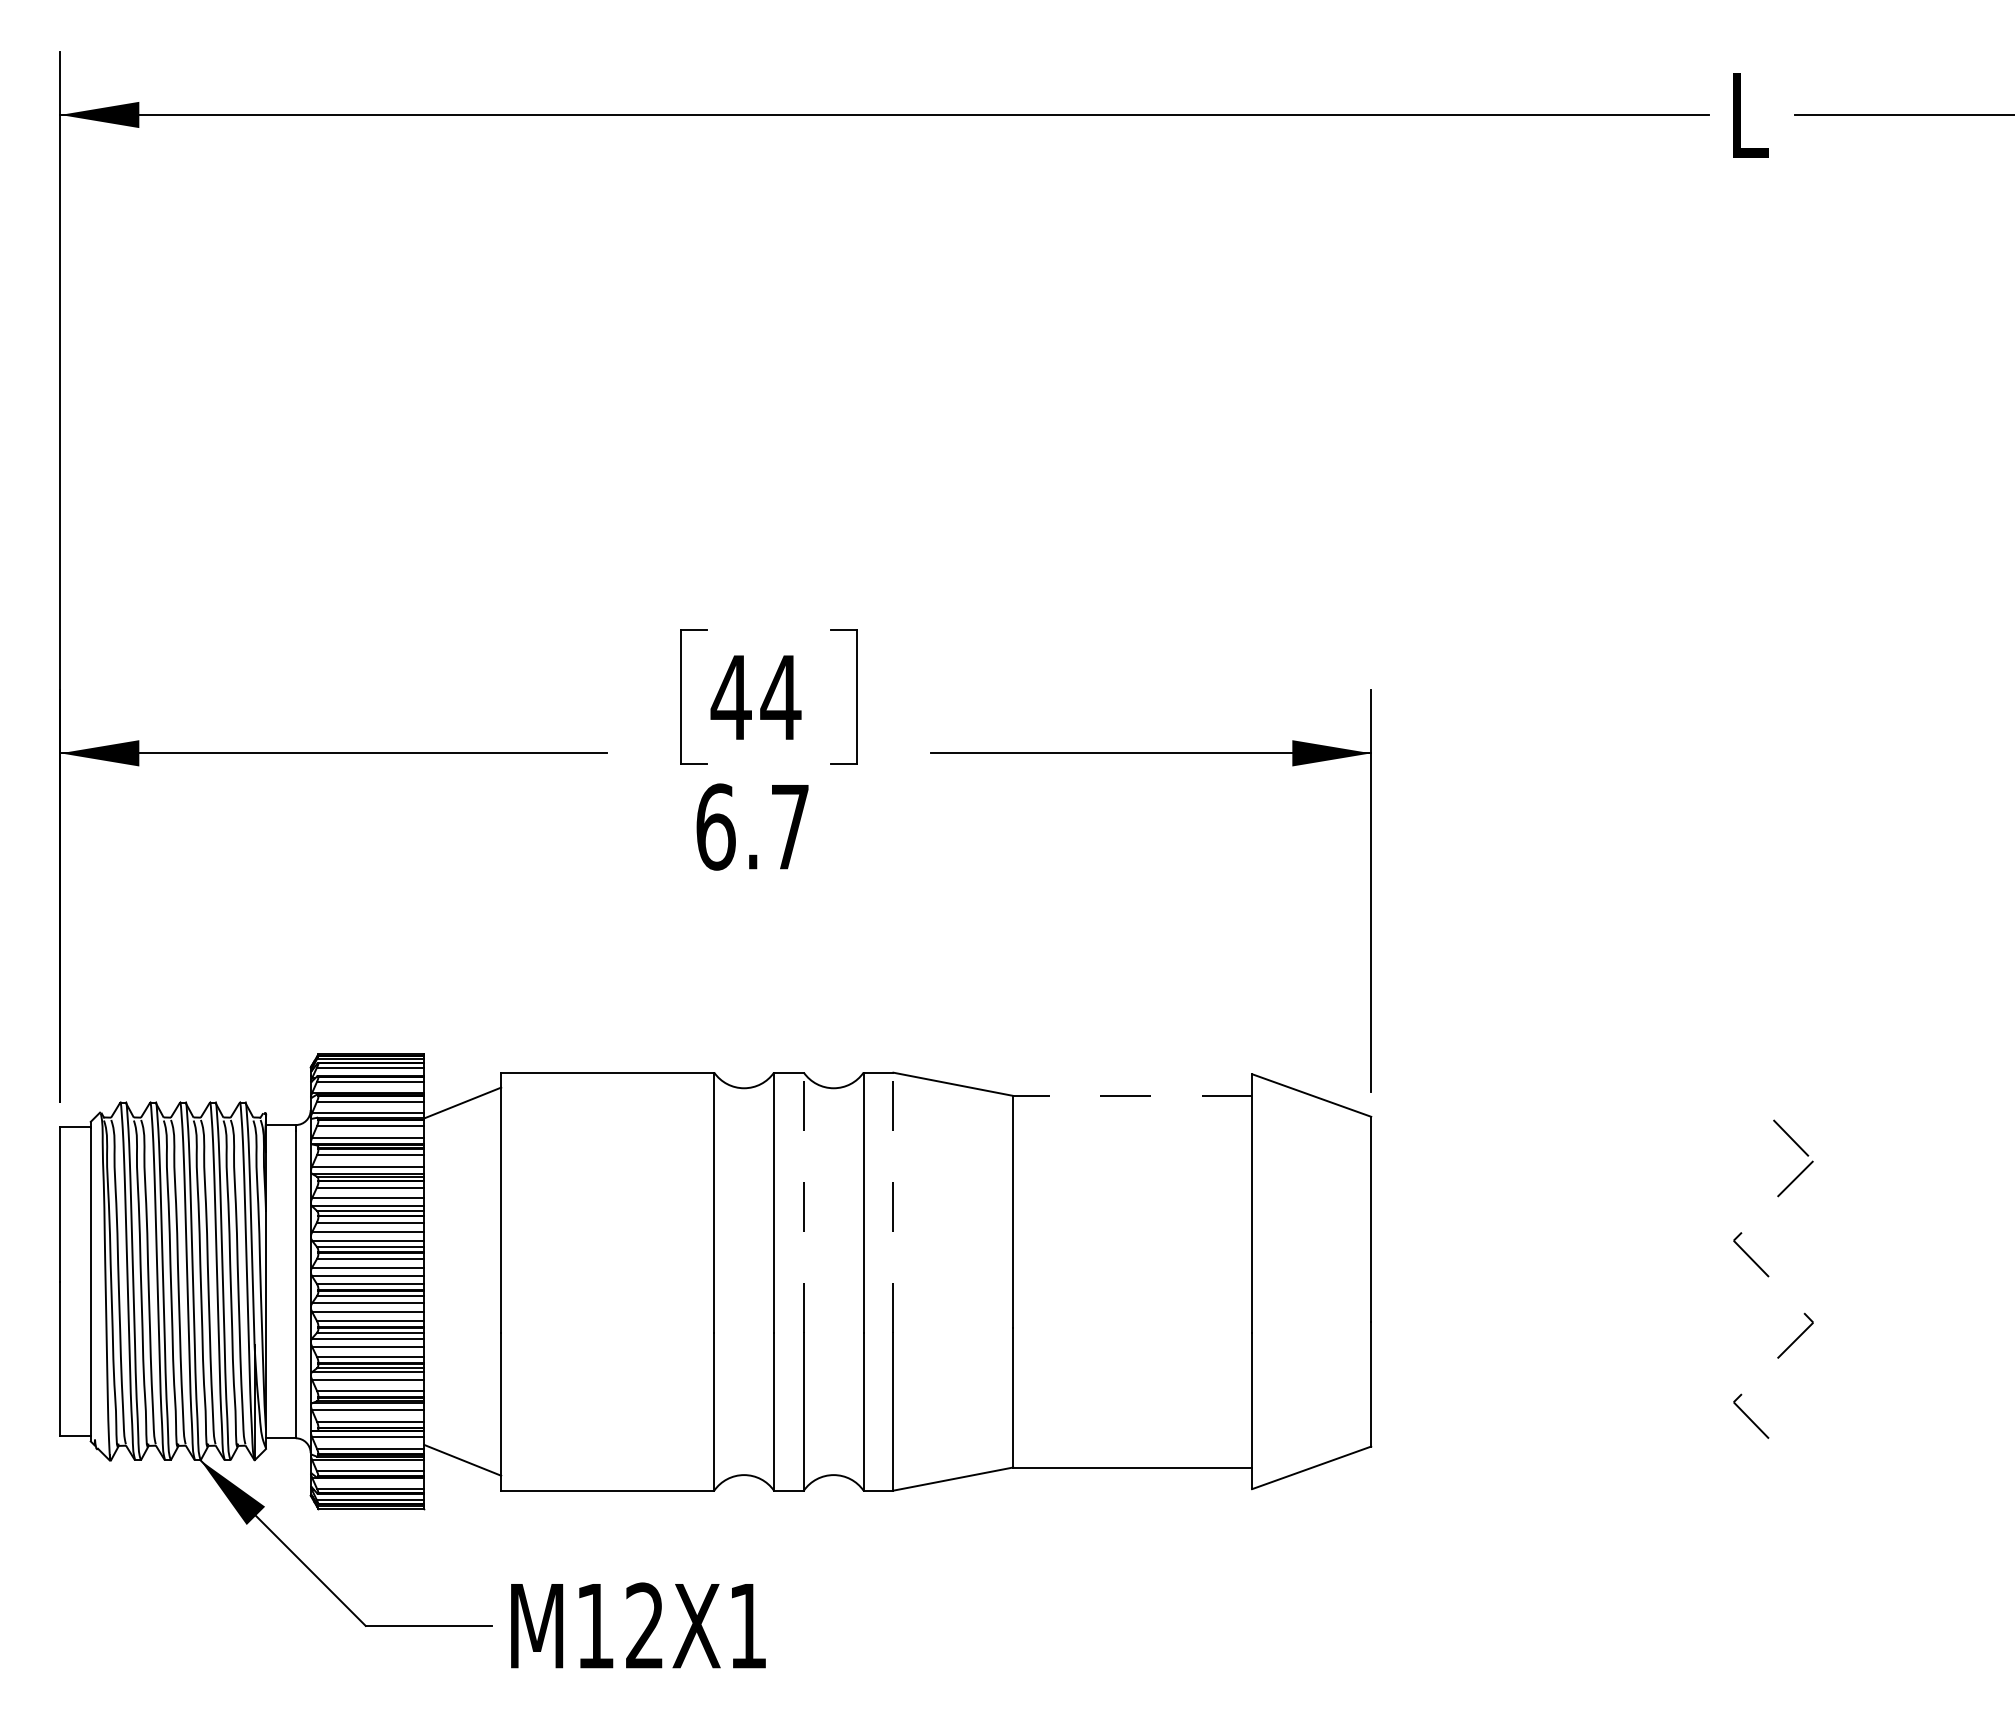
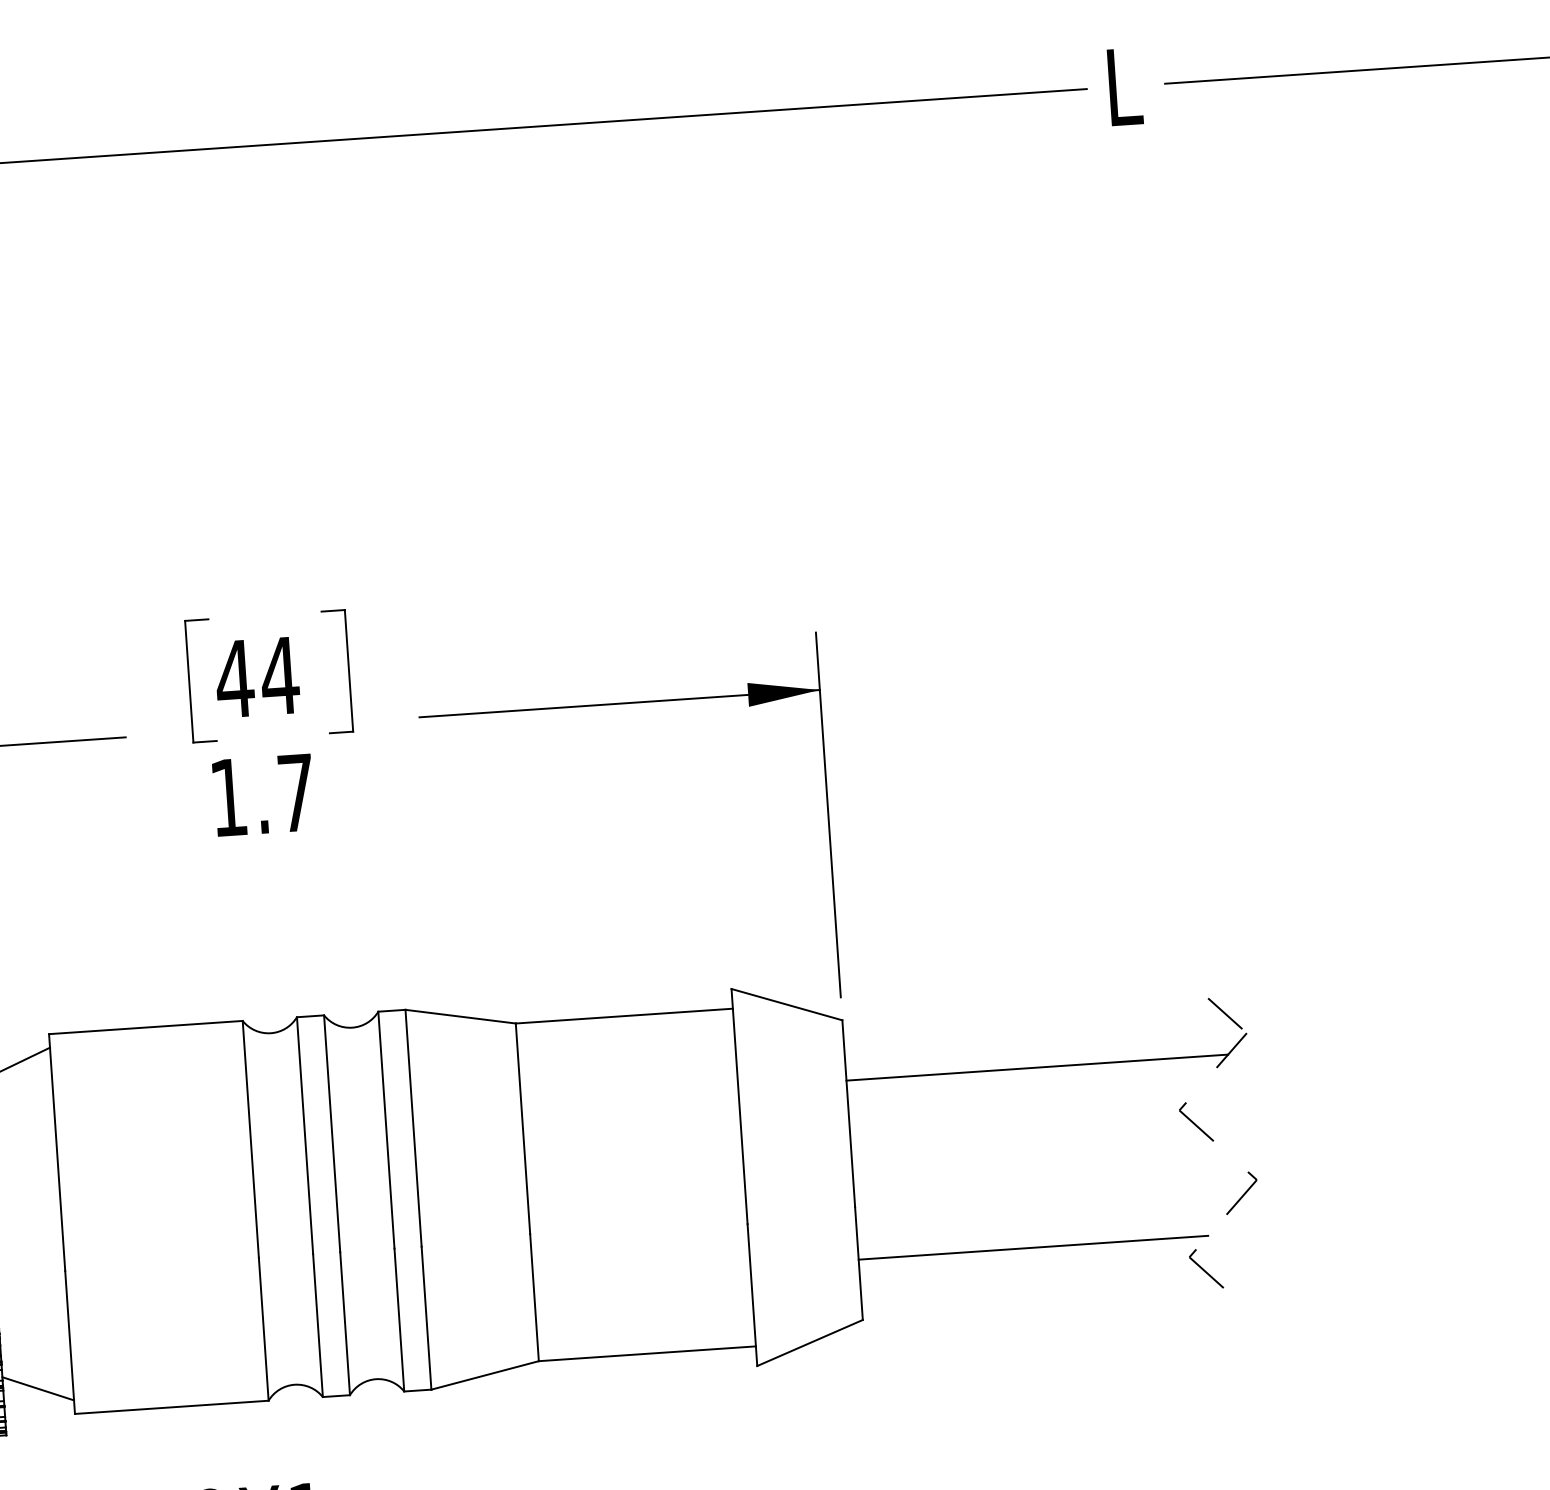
text: (715, 826) -> (228, 797), 6.7 -> 1.7
line: (1132, 1095) -> (624, 1015), dashed -> solid
line: (1581, 1183) -> (1037, 1067), added
line: (803, 1202) -> (331, 1133), dashed -> solid
line: (893, 1202) -> (413, 1127), dashed -> solid
line: (1563, 1380) -> (1033, 1248), added

